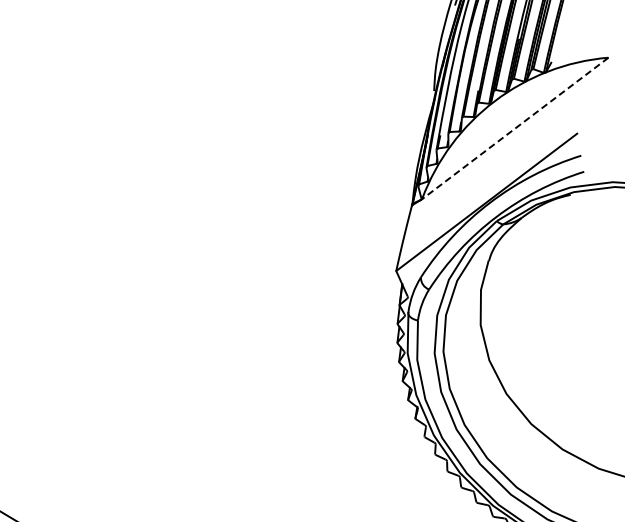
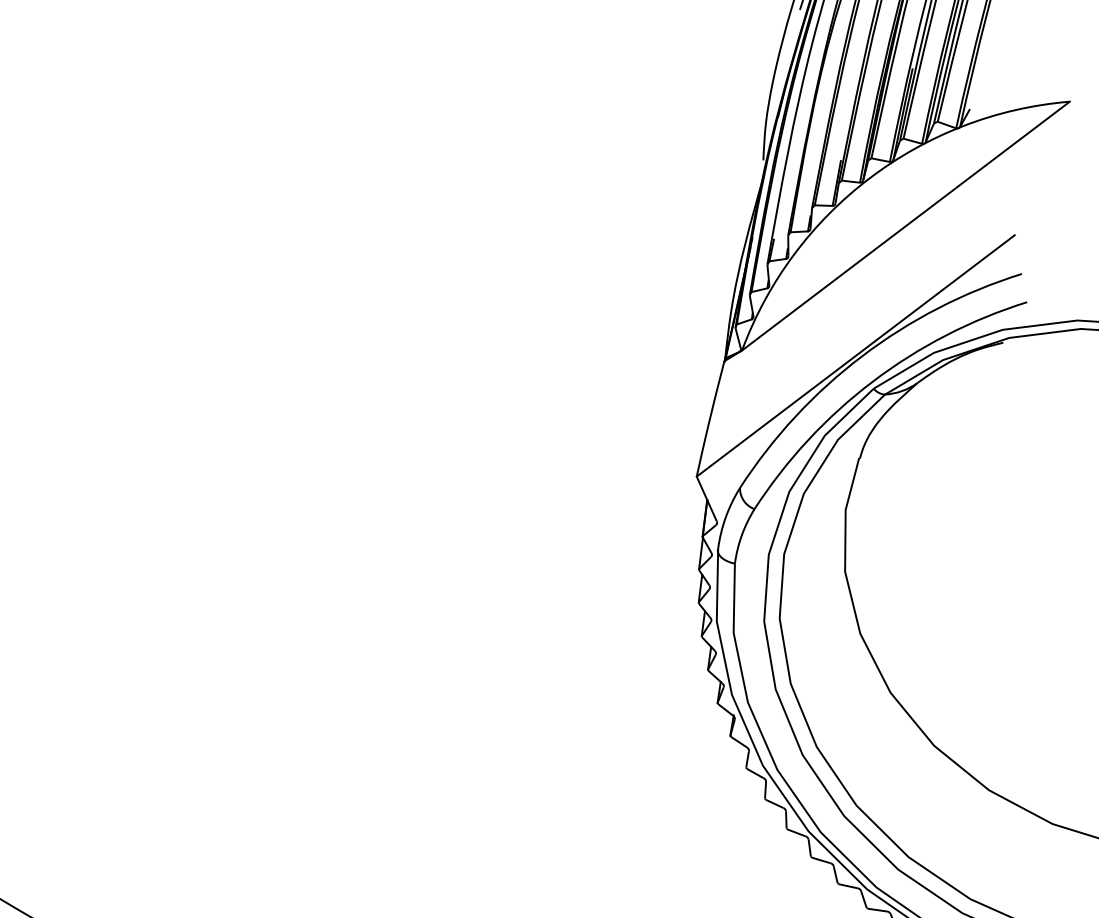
line: (514, 128) -> (904, 226), dashed -> solid

